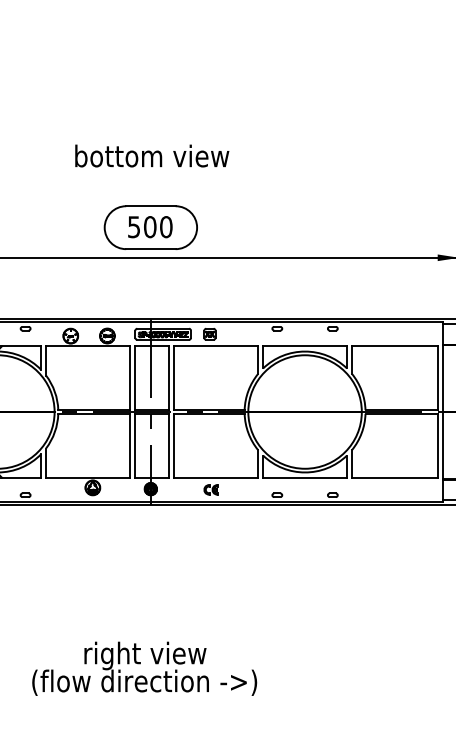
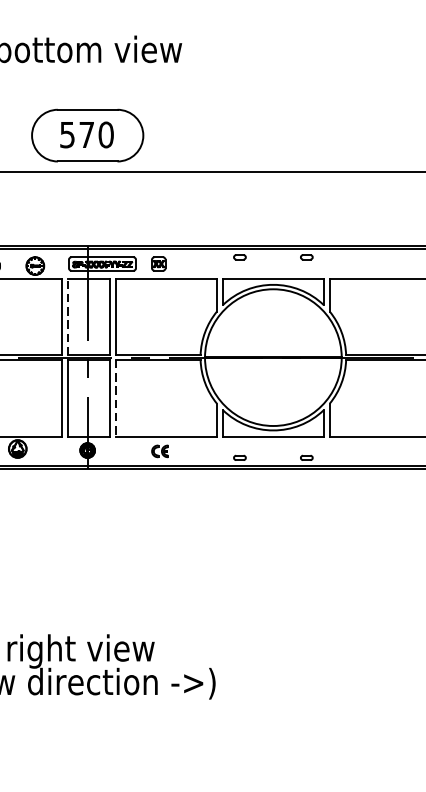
text: (150, 227) -> (87, 135), 500 -> 570
line: (134, 378) -> (67, 317), solid -> dashed
line: (174, 445) -> (116, 397), solid -> dashed

